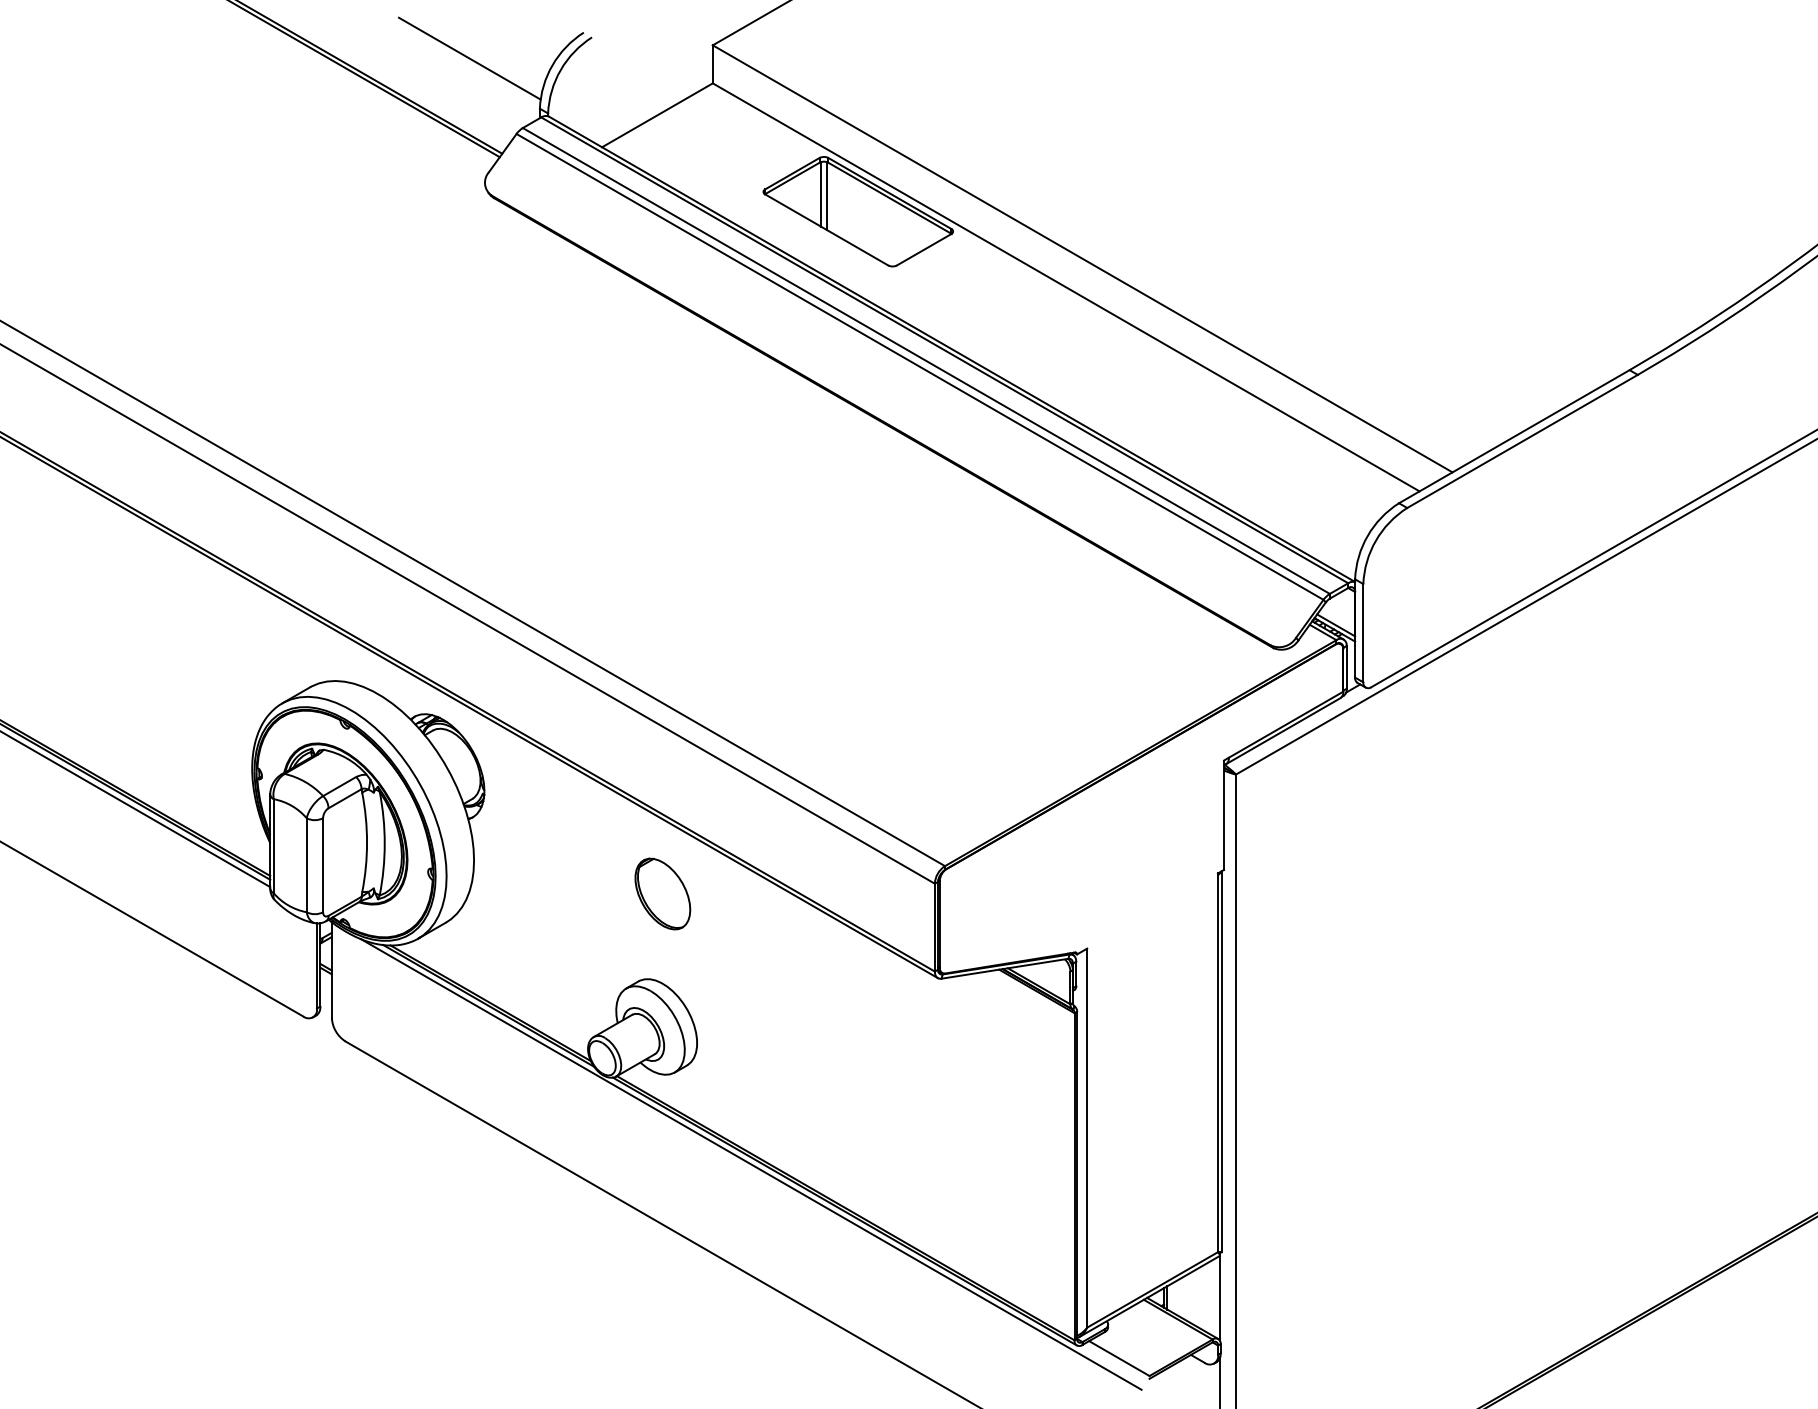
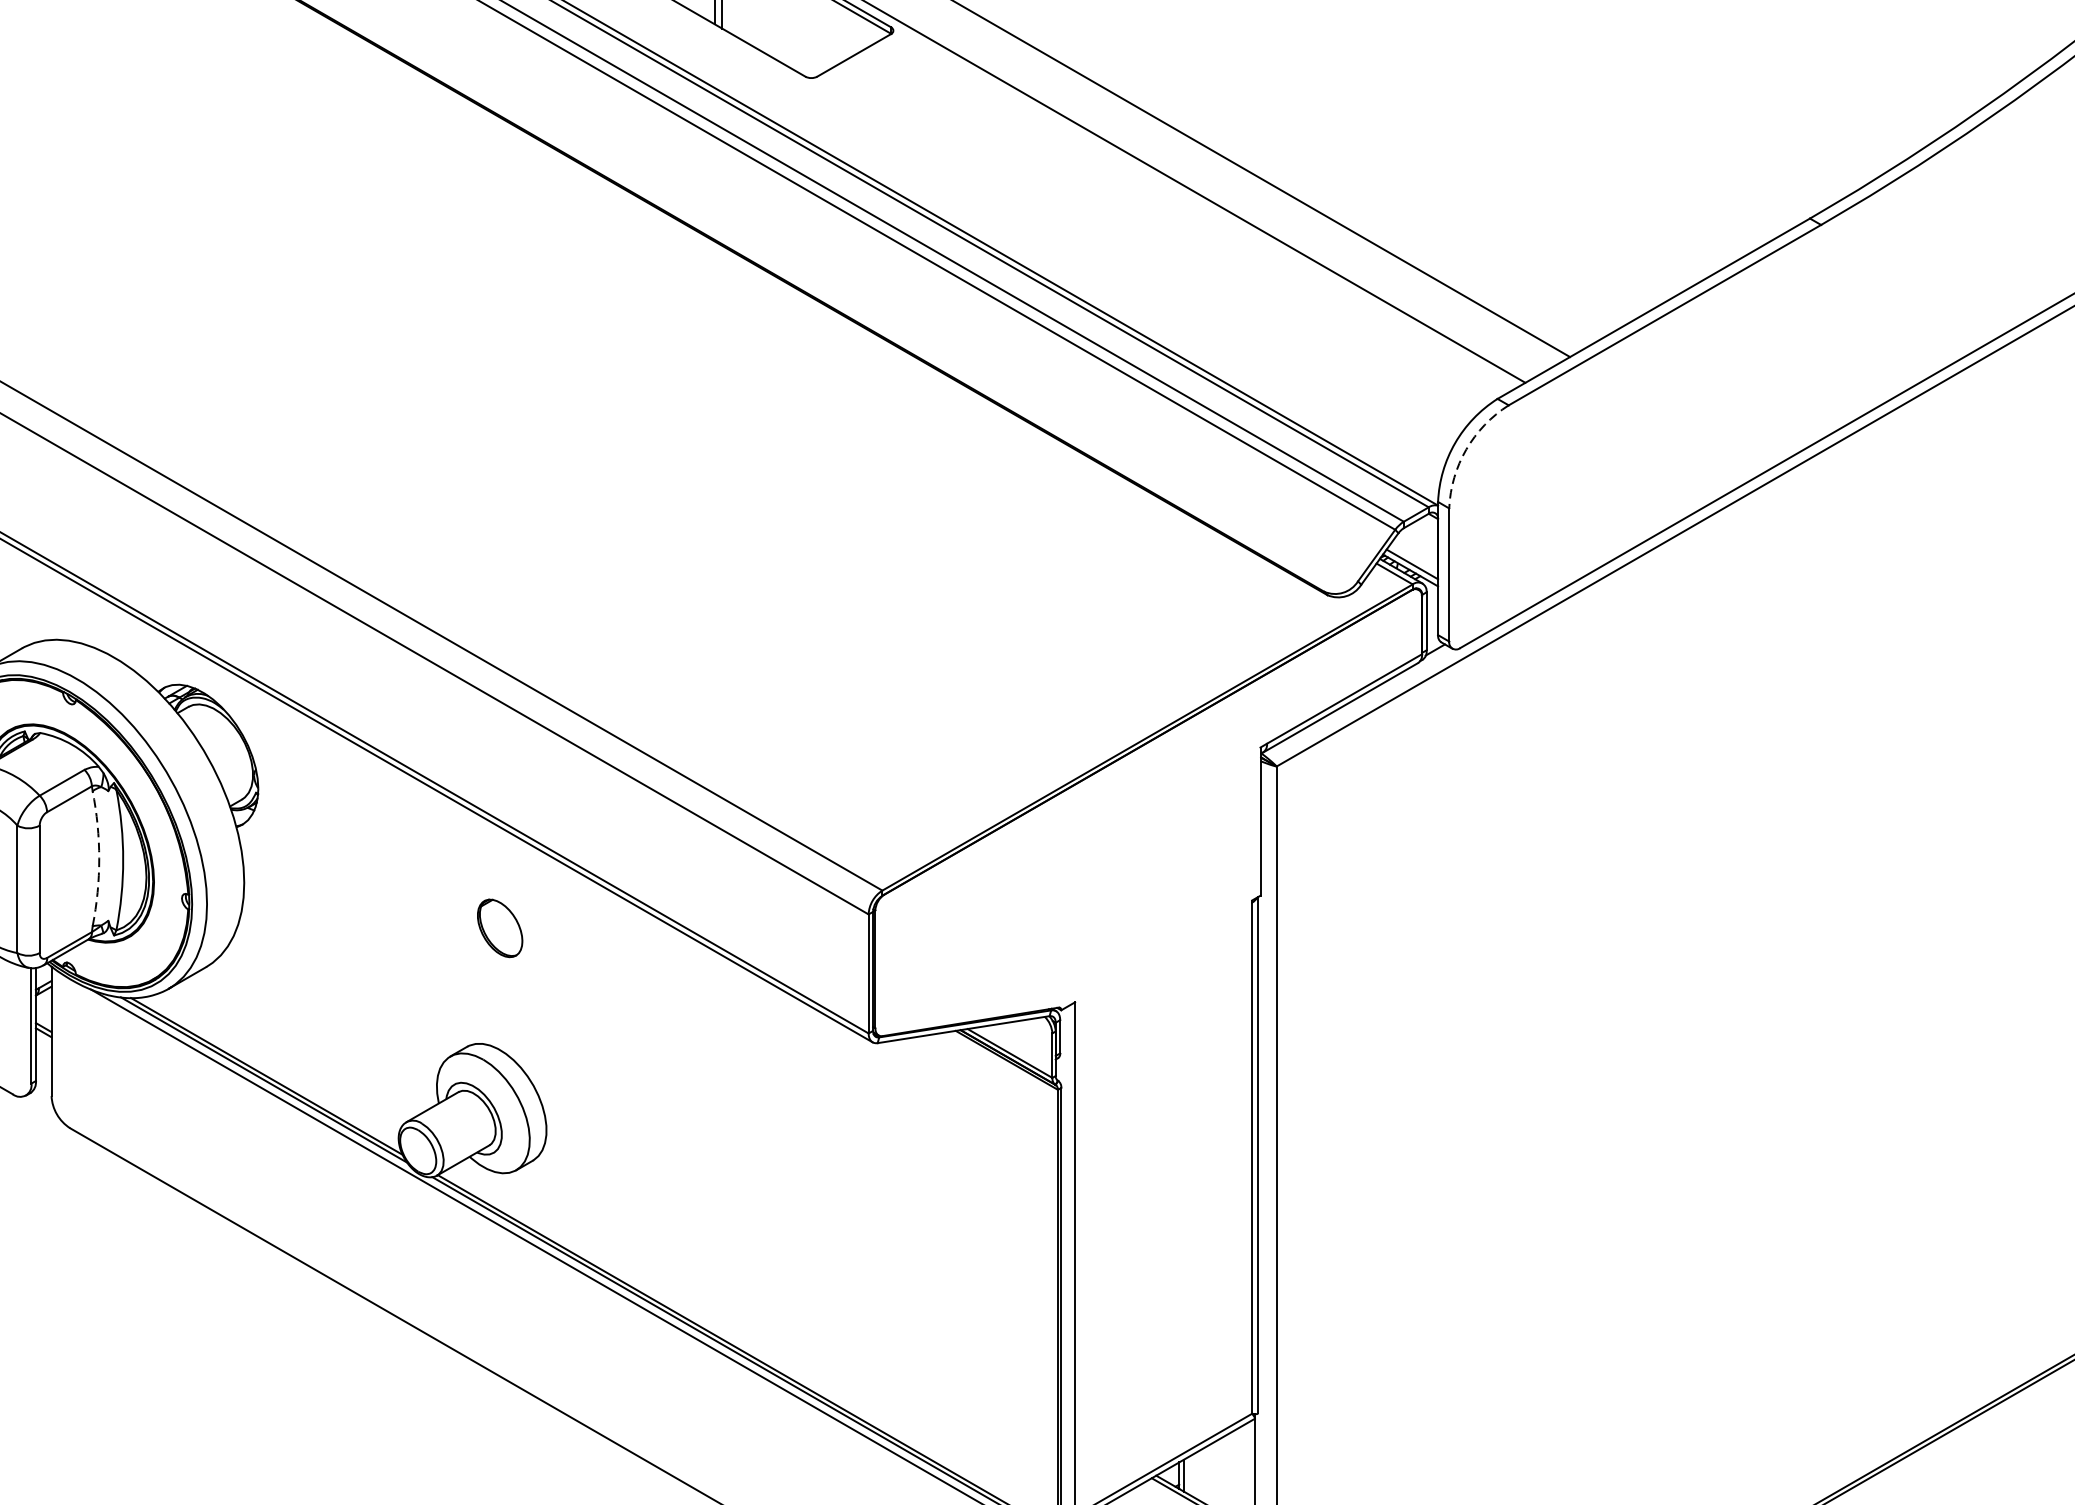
arc: (1375, 540) -> (1465, 449), solid -> dashed
arc: (367, 842) -> (99, 858), solid -> dashed
part: (662, 893) -> (499, 927), size x0.6

